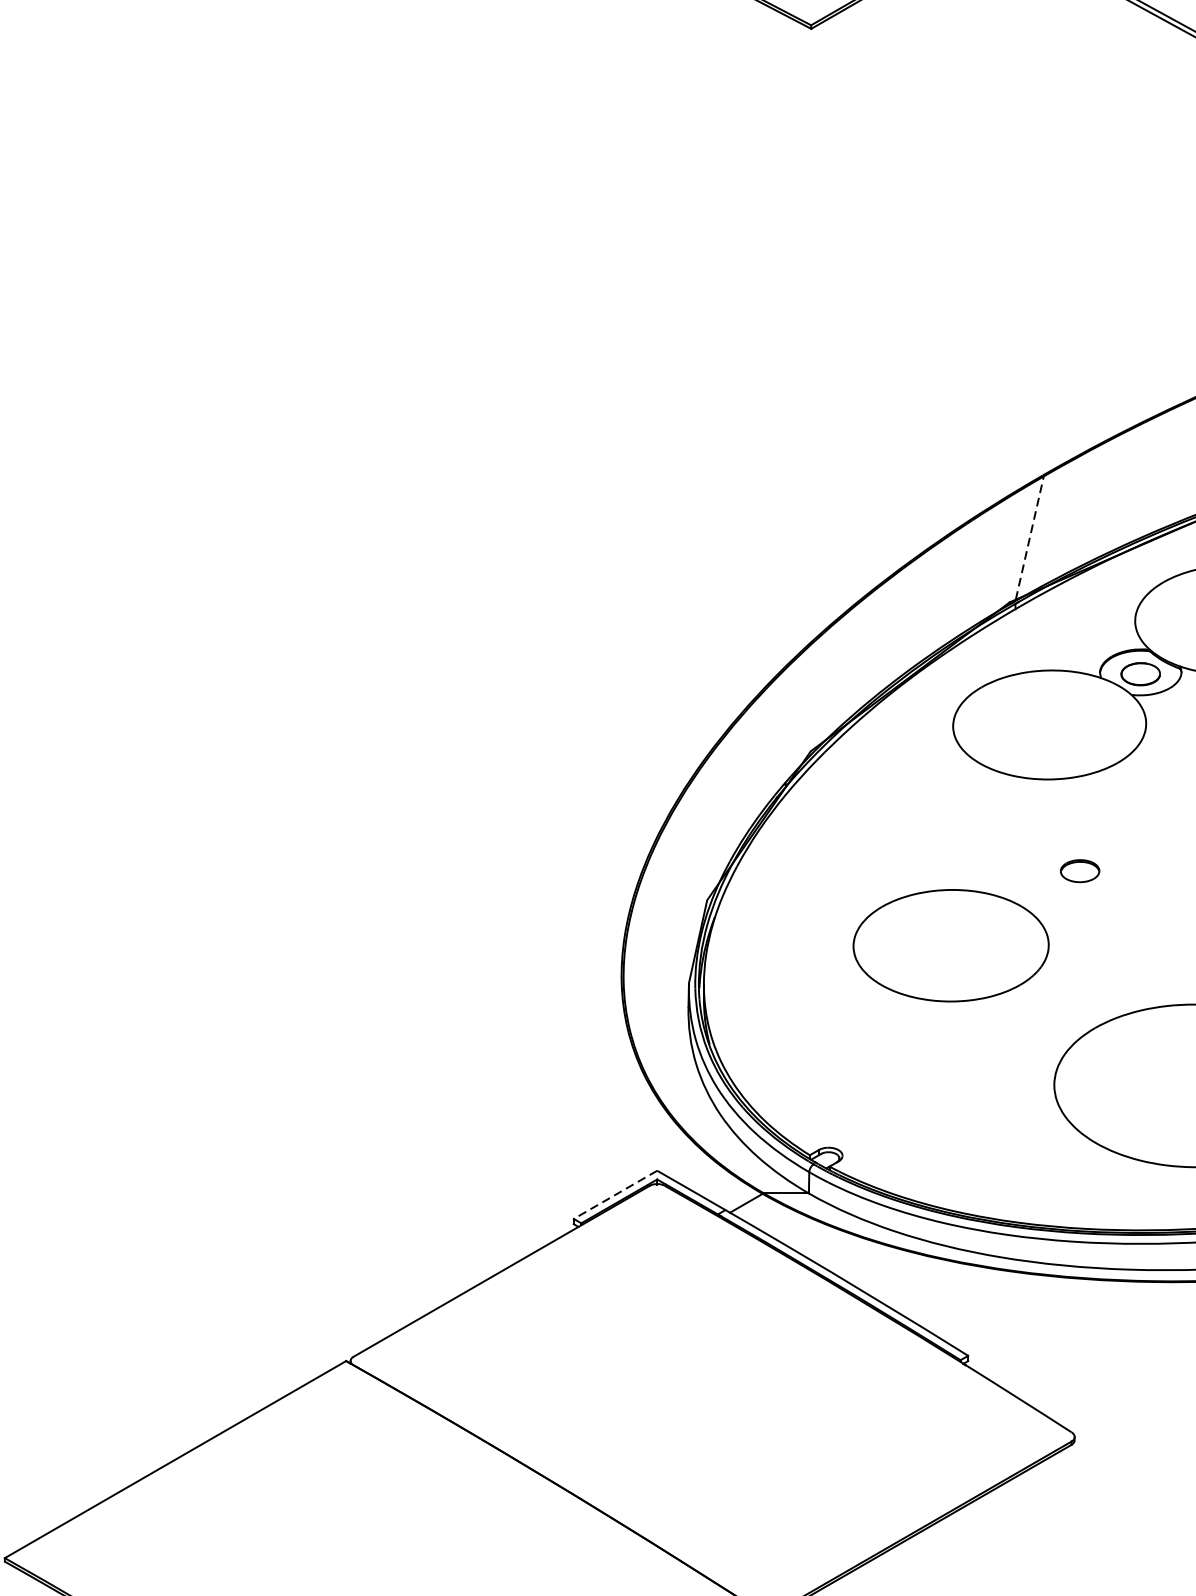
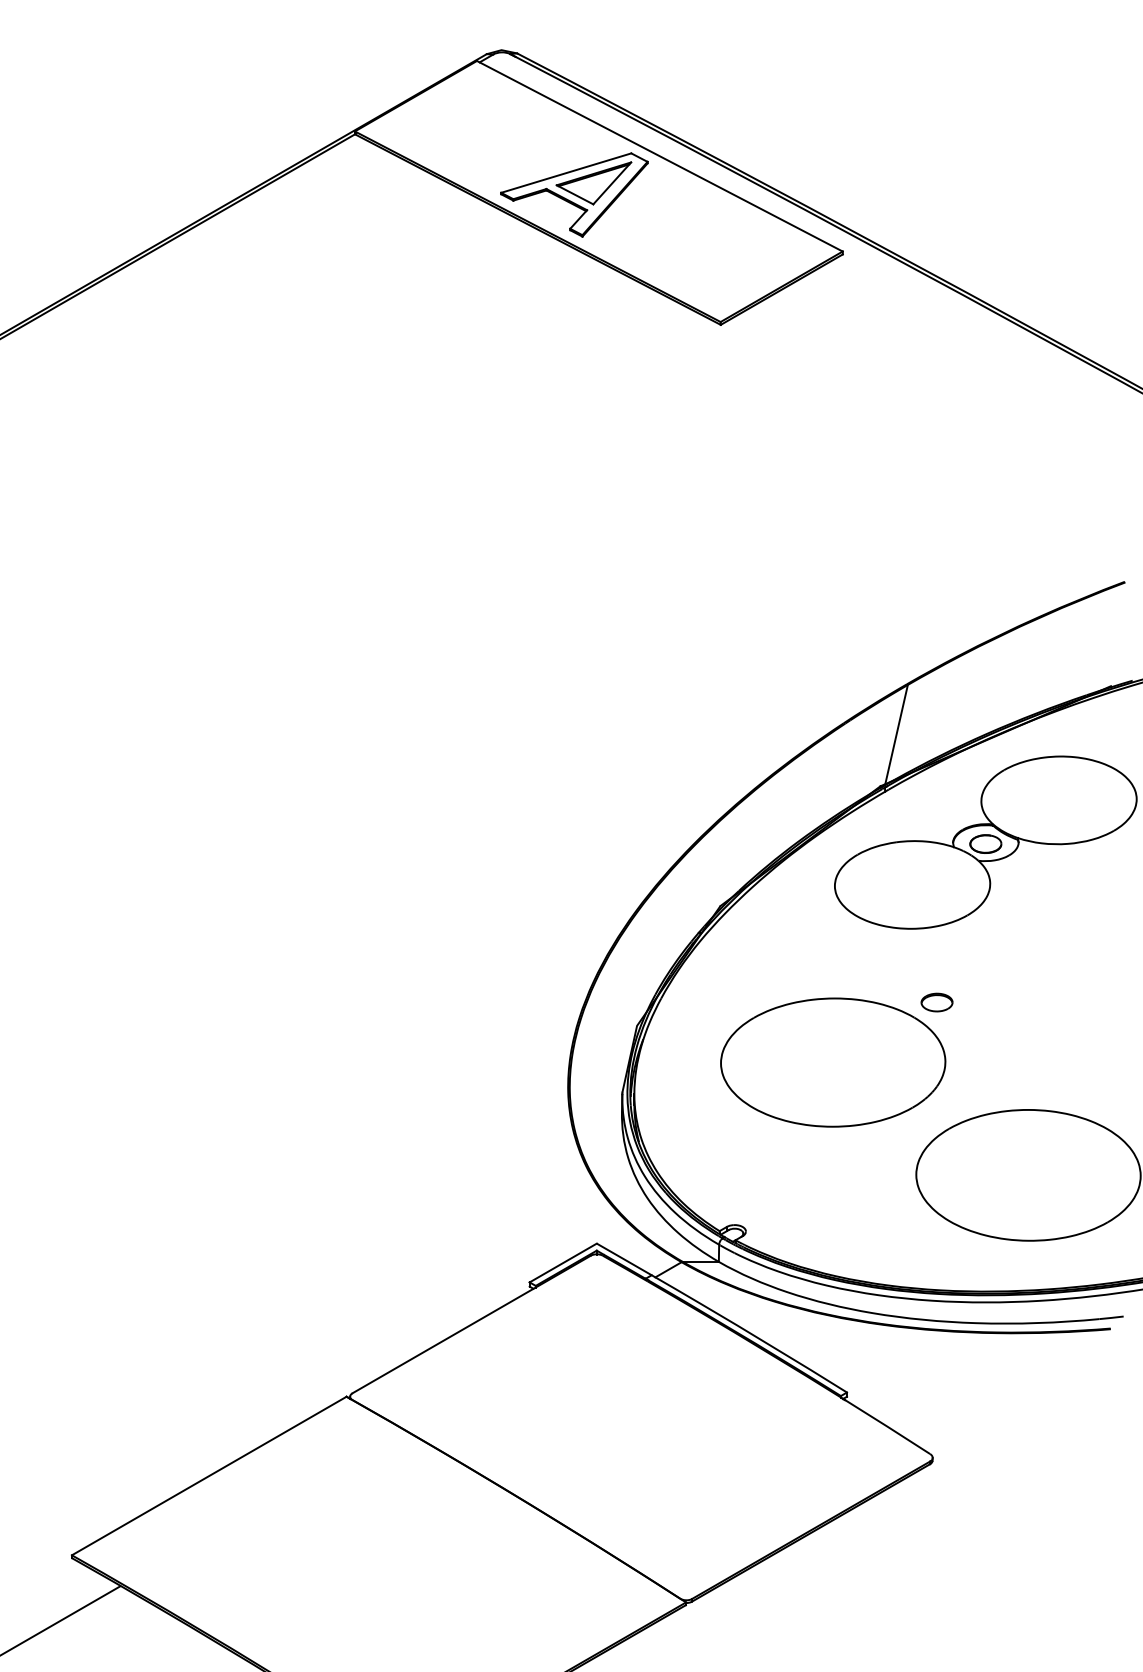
line: (1029, 537) -> (896, 734), dashed -> solid
part: (951, 945) -> (833, 1062), size x1.43
line: (615, 1195) -> (563, 1263), dashed -> solid

